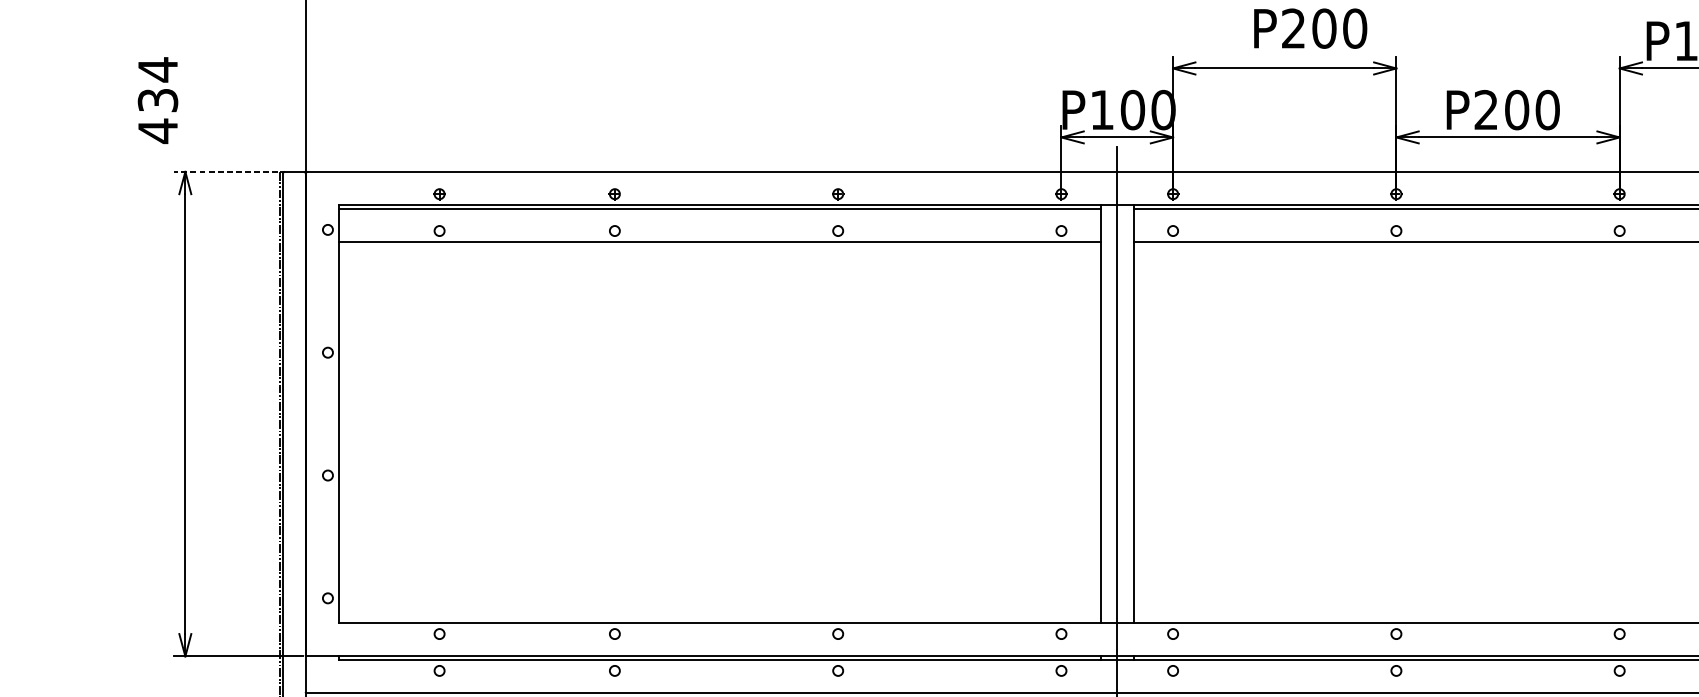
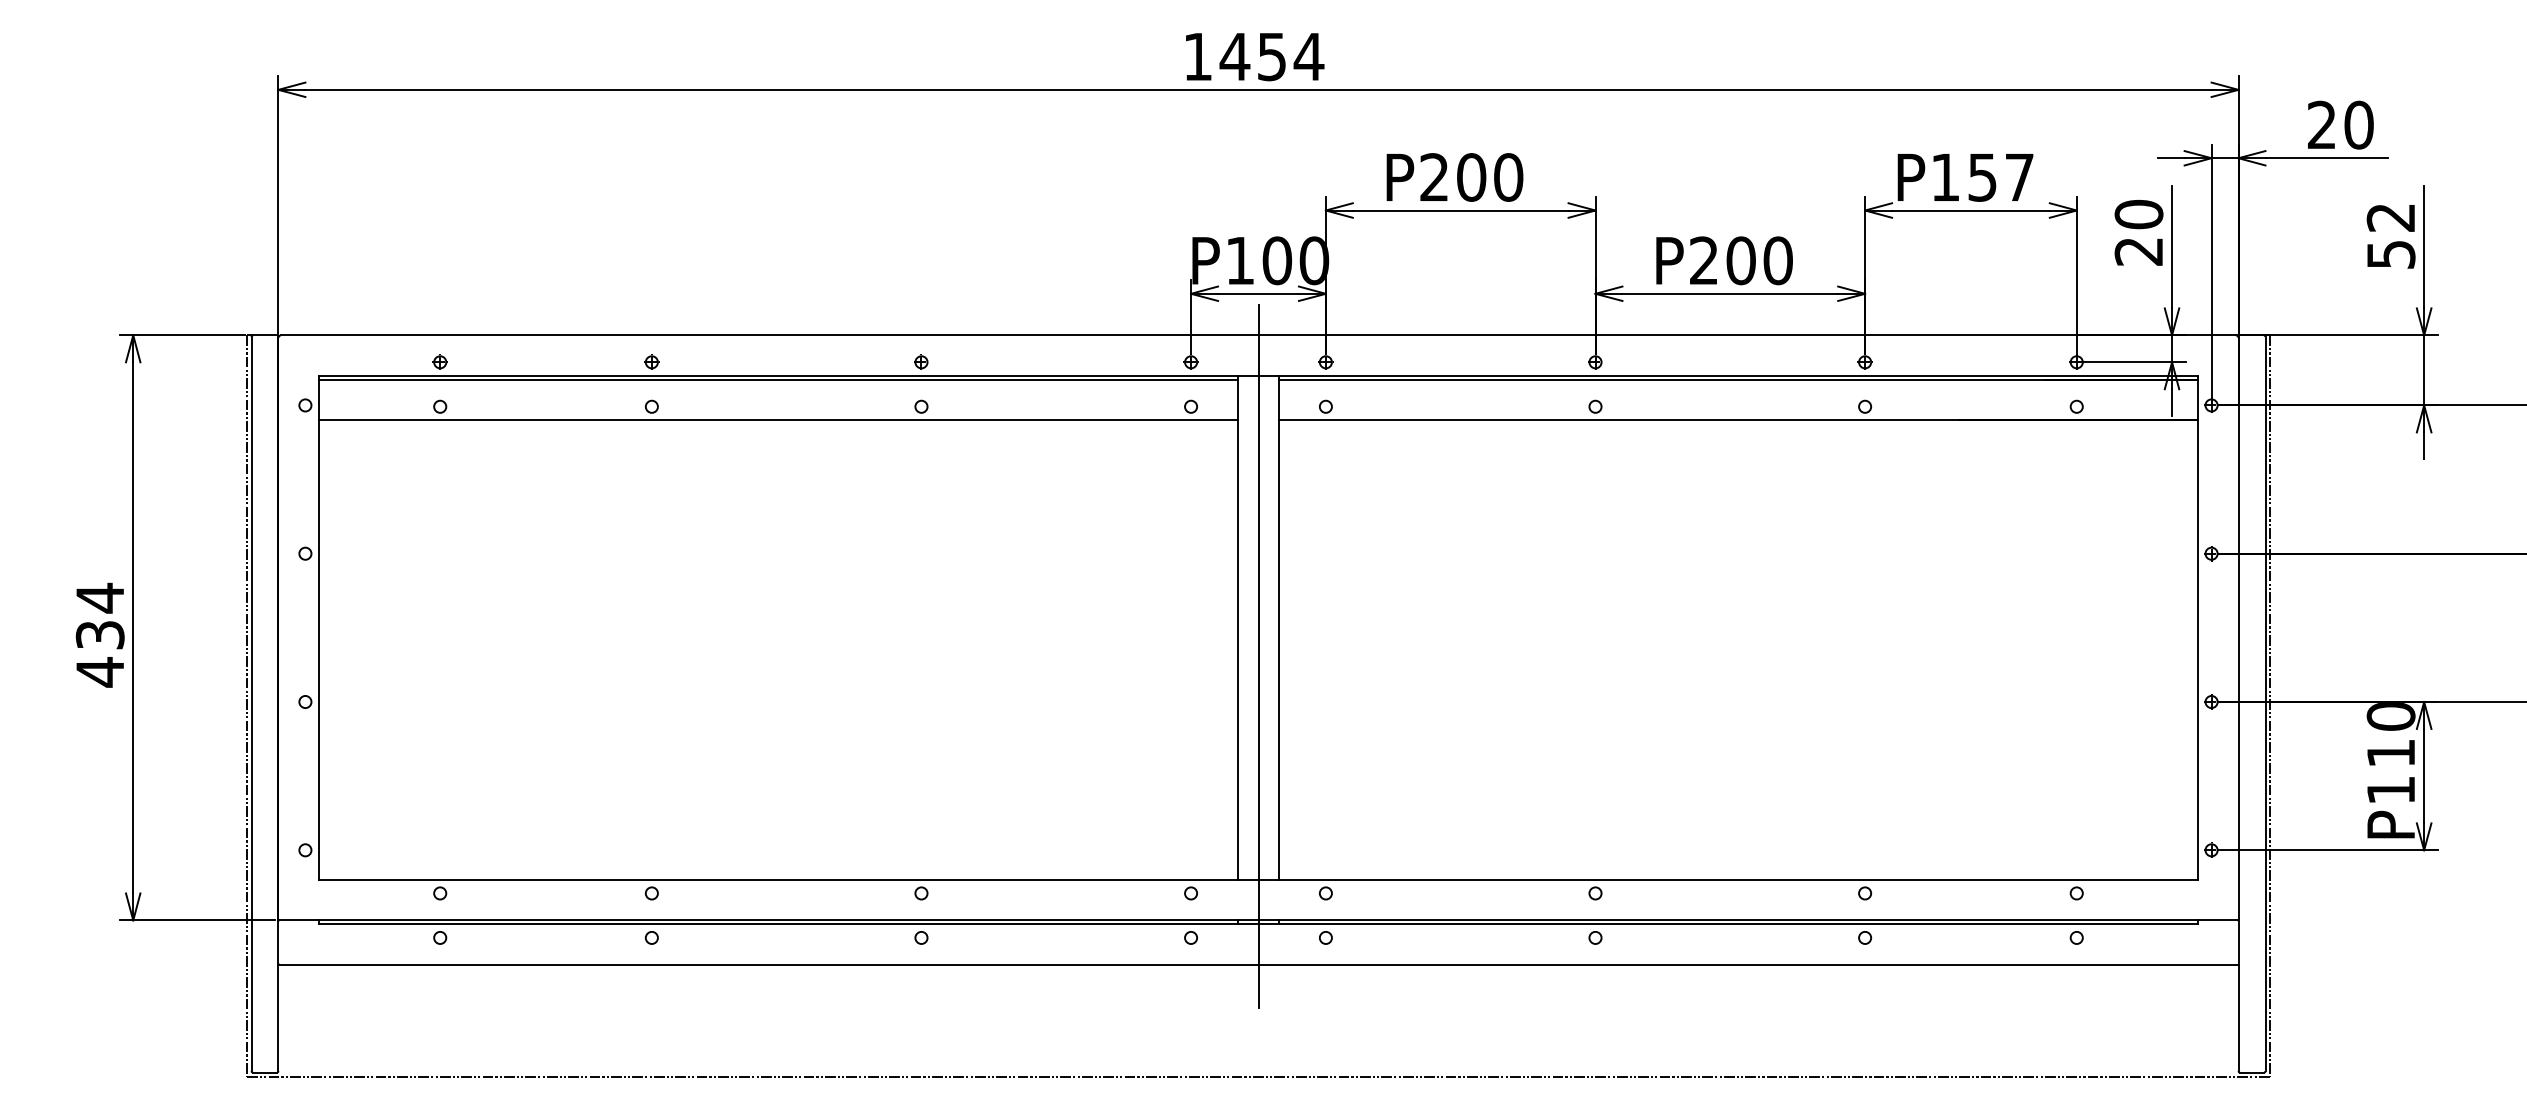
text: (1310, 28) -> (1454, 177), moved
text: (157, 99) -> (99, 634), moved
line: (226, 171) -> (182, 335), dashed -> solid

